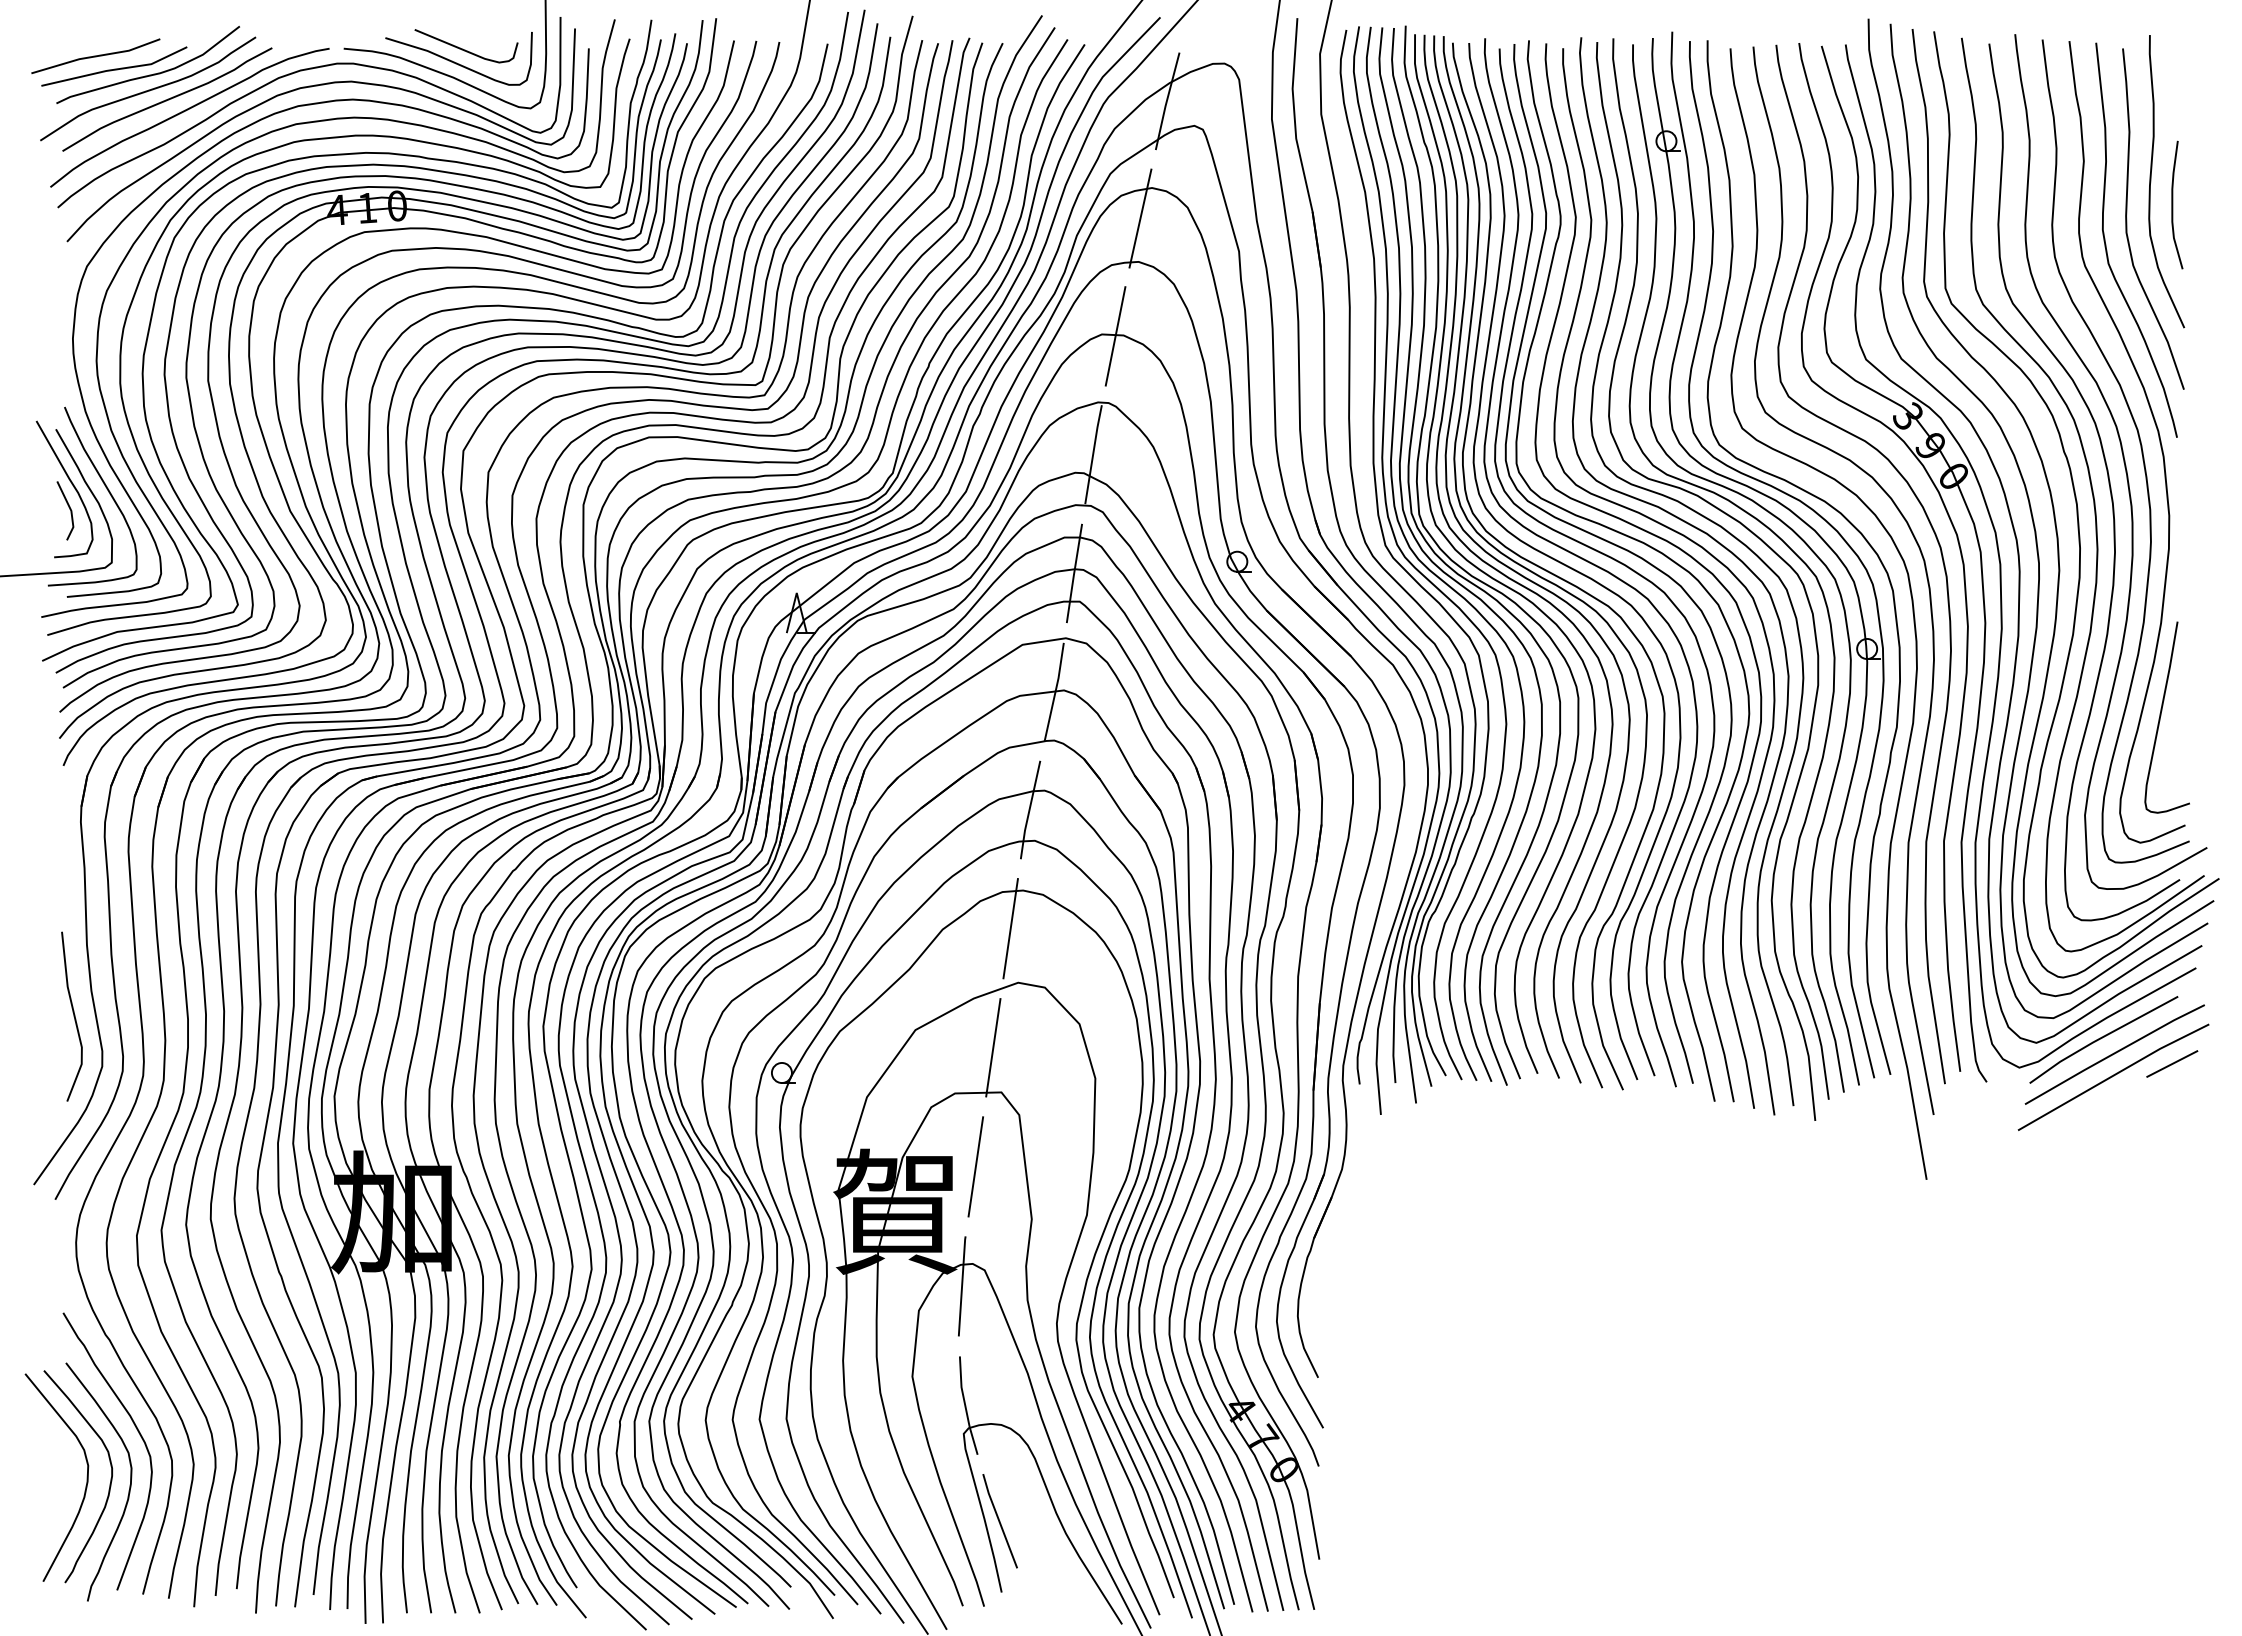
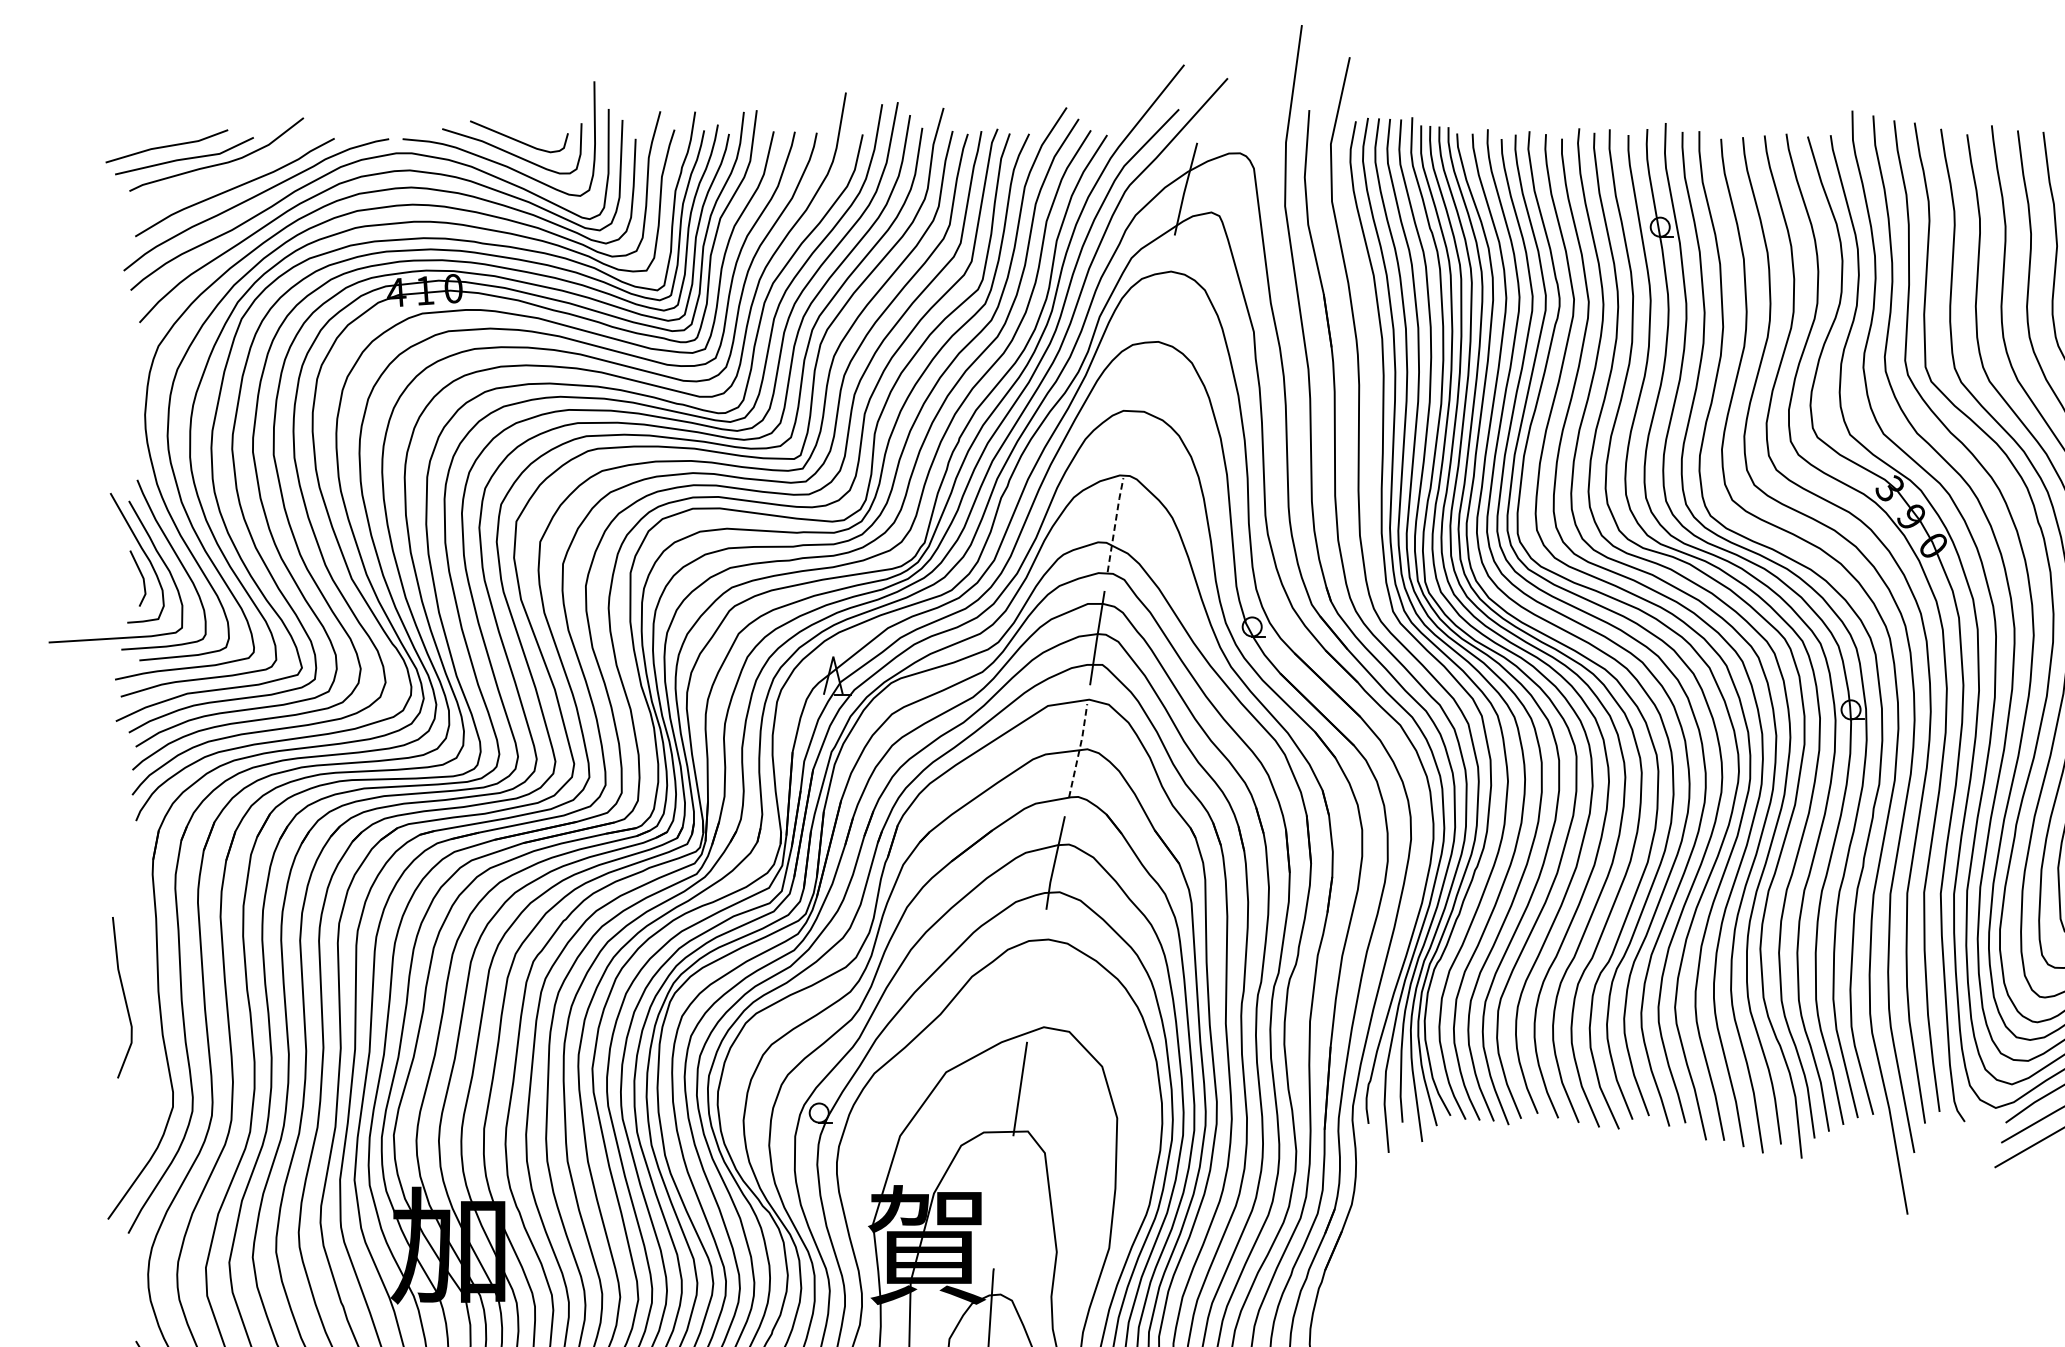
curve: (148, 89) -> (216, 177), removed
line: (1140, 218) -> (1160, 300), removed
line: (1115, 336) -> (1136, 412), removed
line: (1093, 453) -> (1115, 524), solid -> dashed
line: (1055, 691) -> (1079, 750), solid -> dashed
line: (1010, 928) -> (1036, 975), removed
line: (73, 1016) -> (123, 997), moved
line: (975, 1166) -> (1003, 1201), removed

